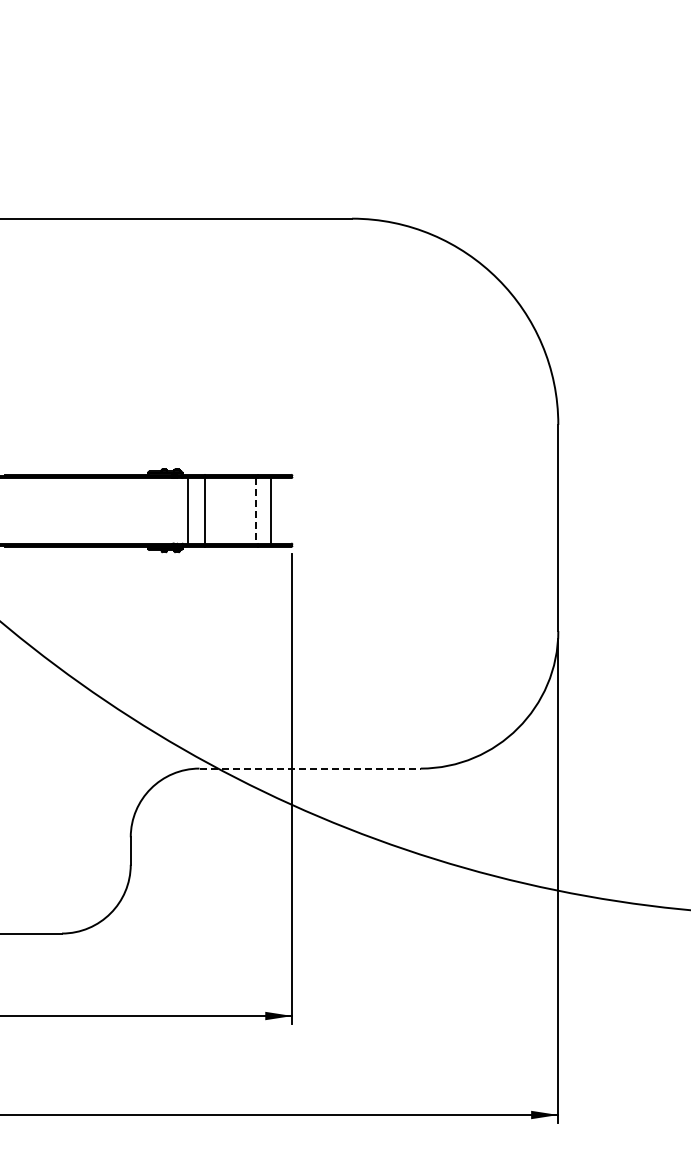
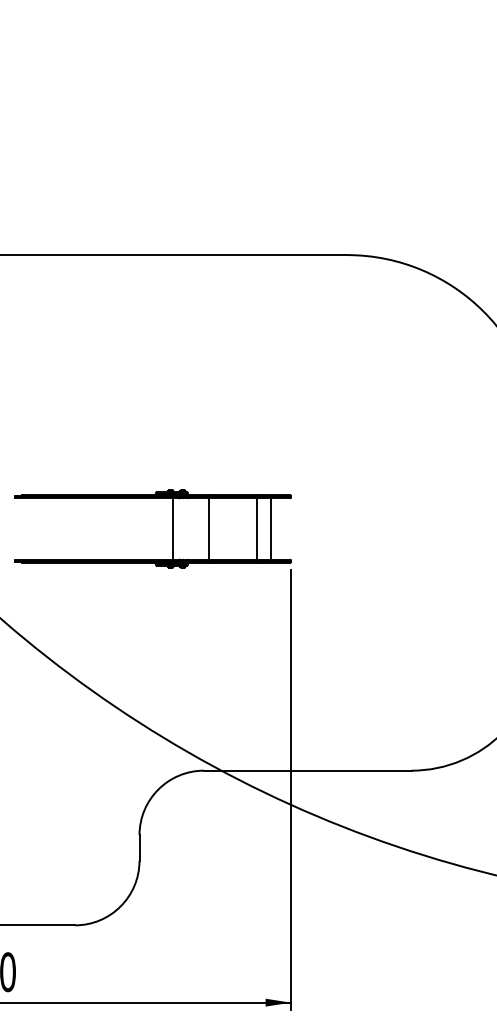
line: (187, 510) -> (173, 528), moved
line: (255, 510) -> (256, 528), dashed -> solid
line: (310, 768) -> (308, 770), dashed -> solid

